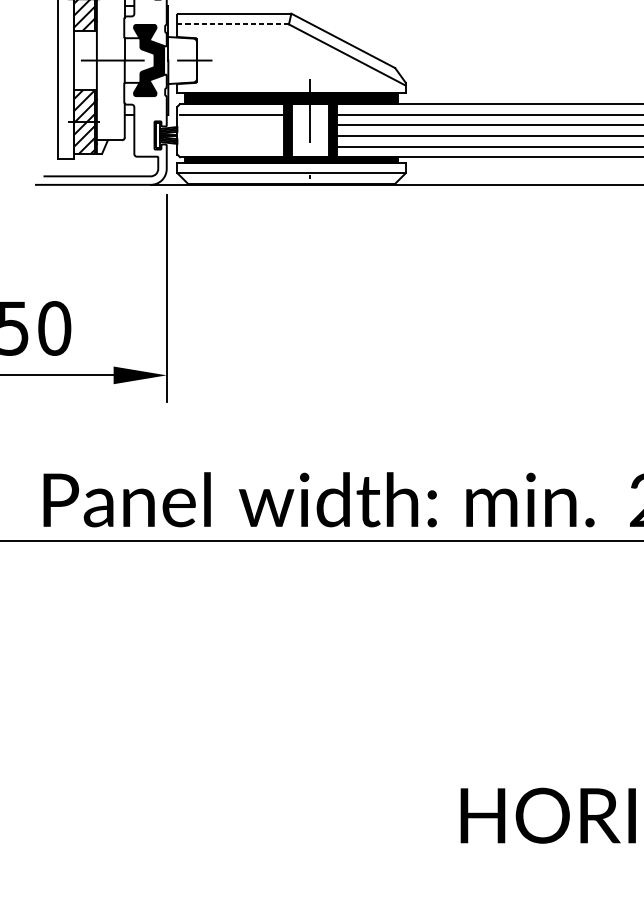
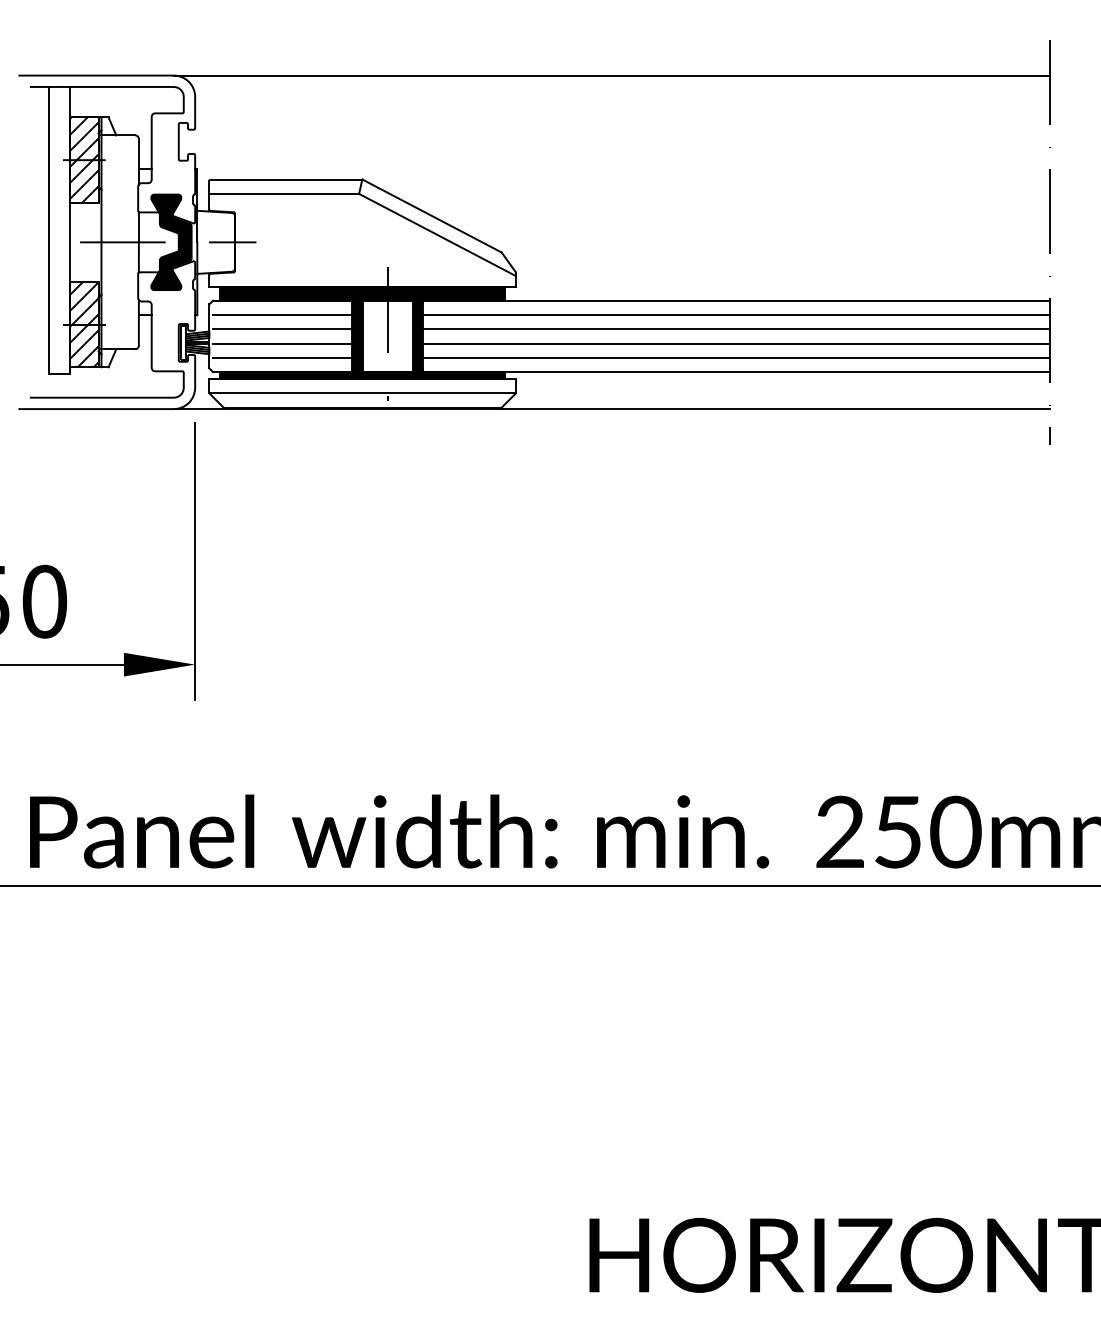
line: (233, 24) -> (284, 193), dashed -> solid
line: (231, 125) -> (281, 329), added
line: (231, 135) -> (281, 343), added
line: (231, 146) -> (281, 357), added

